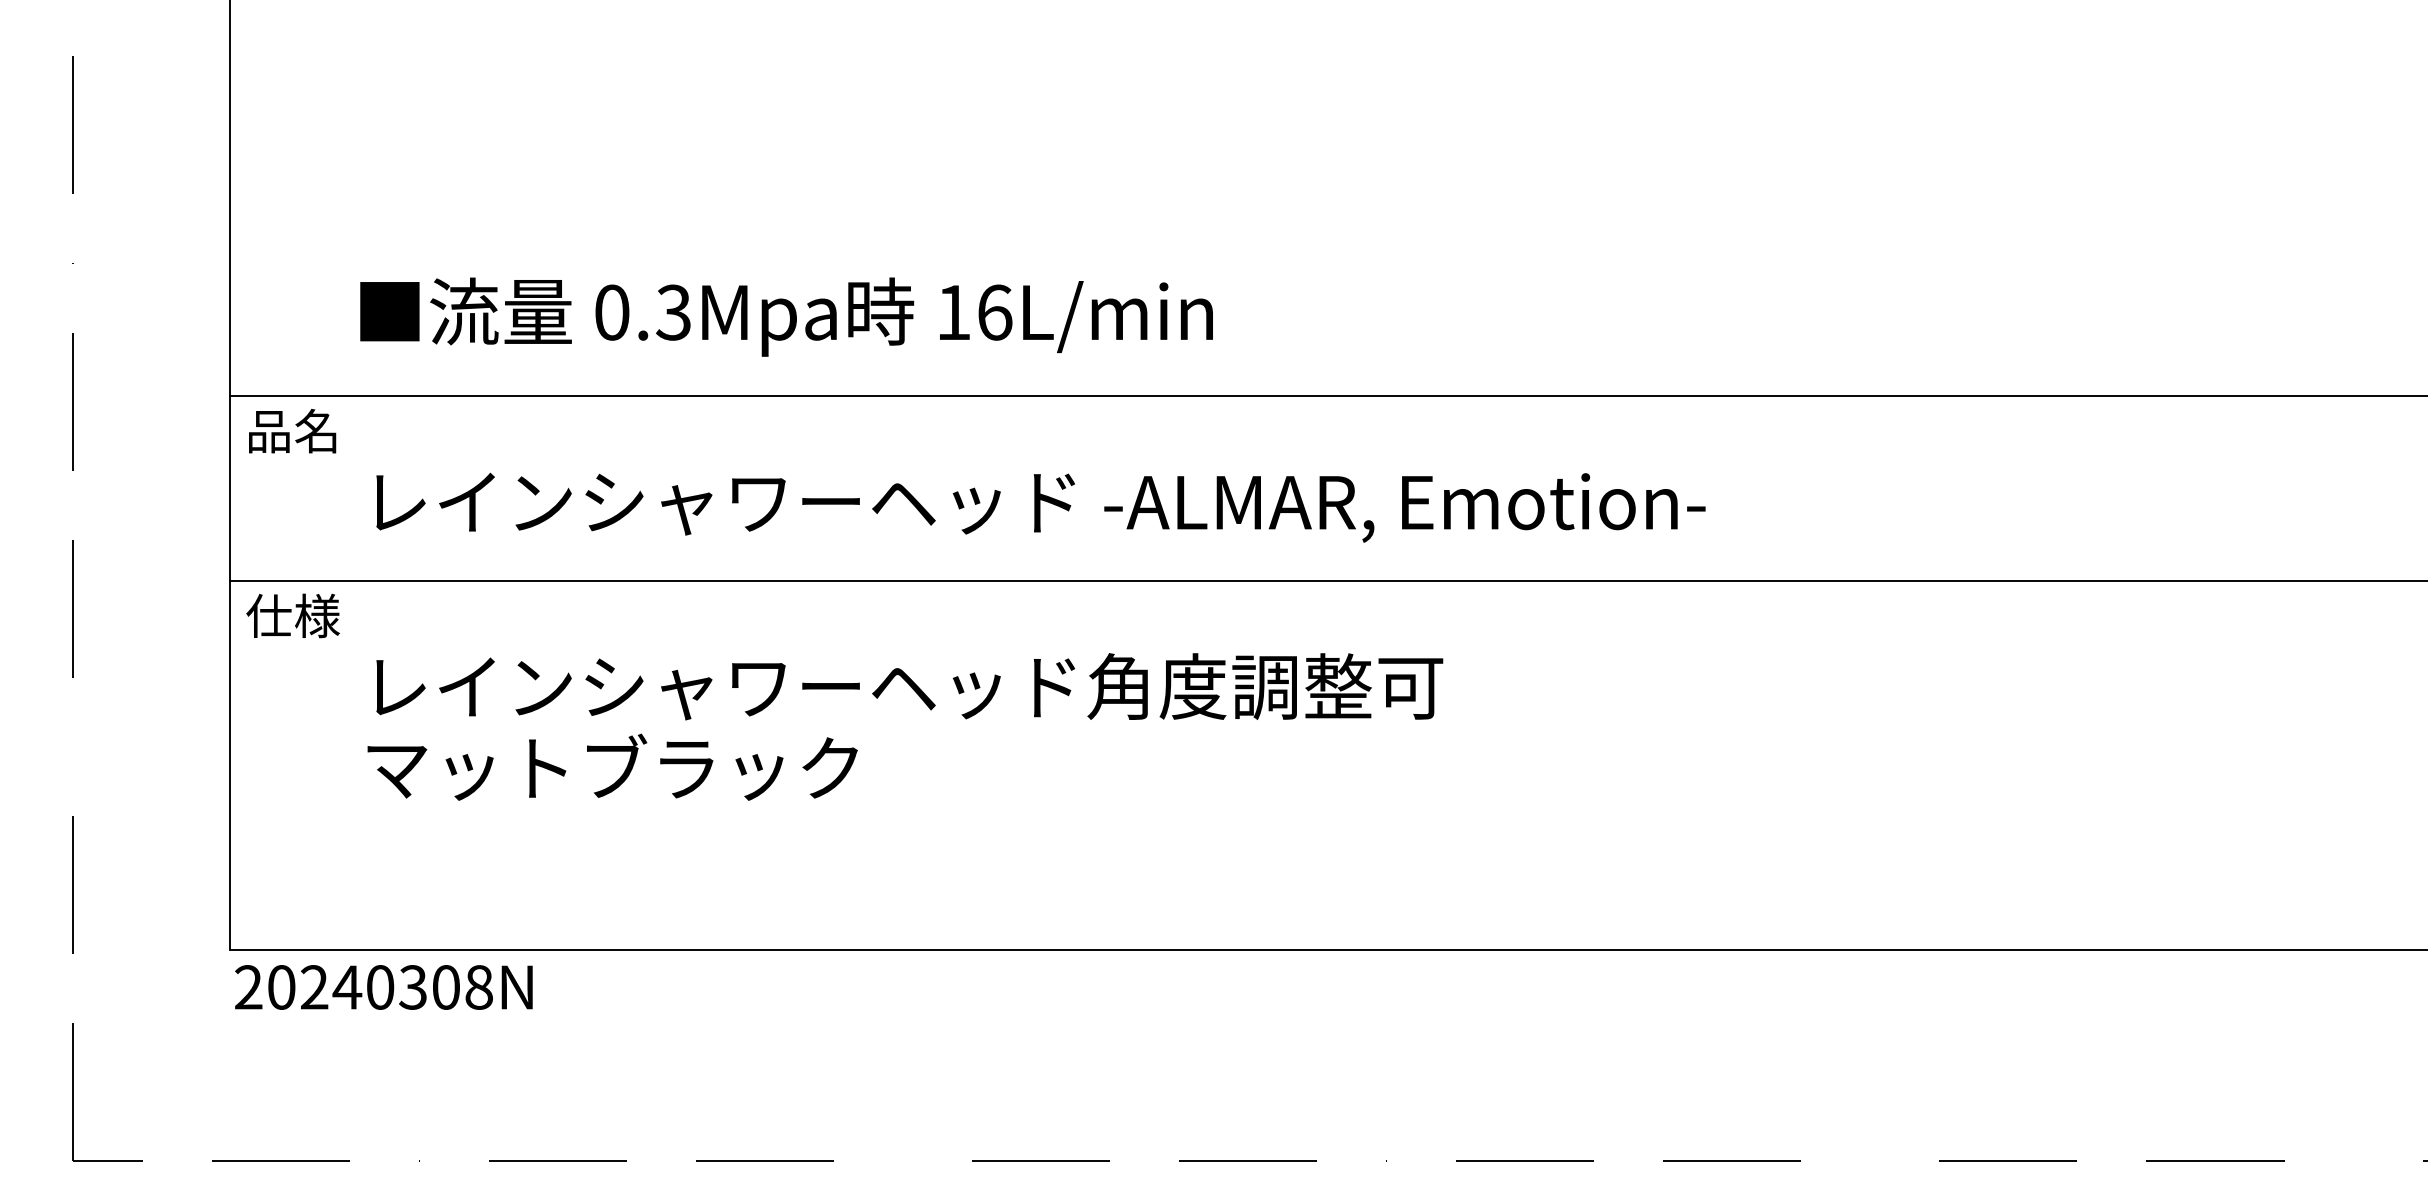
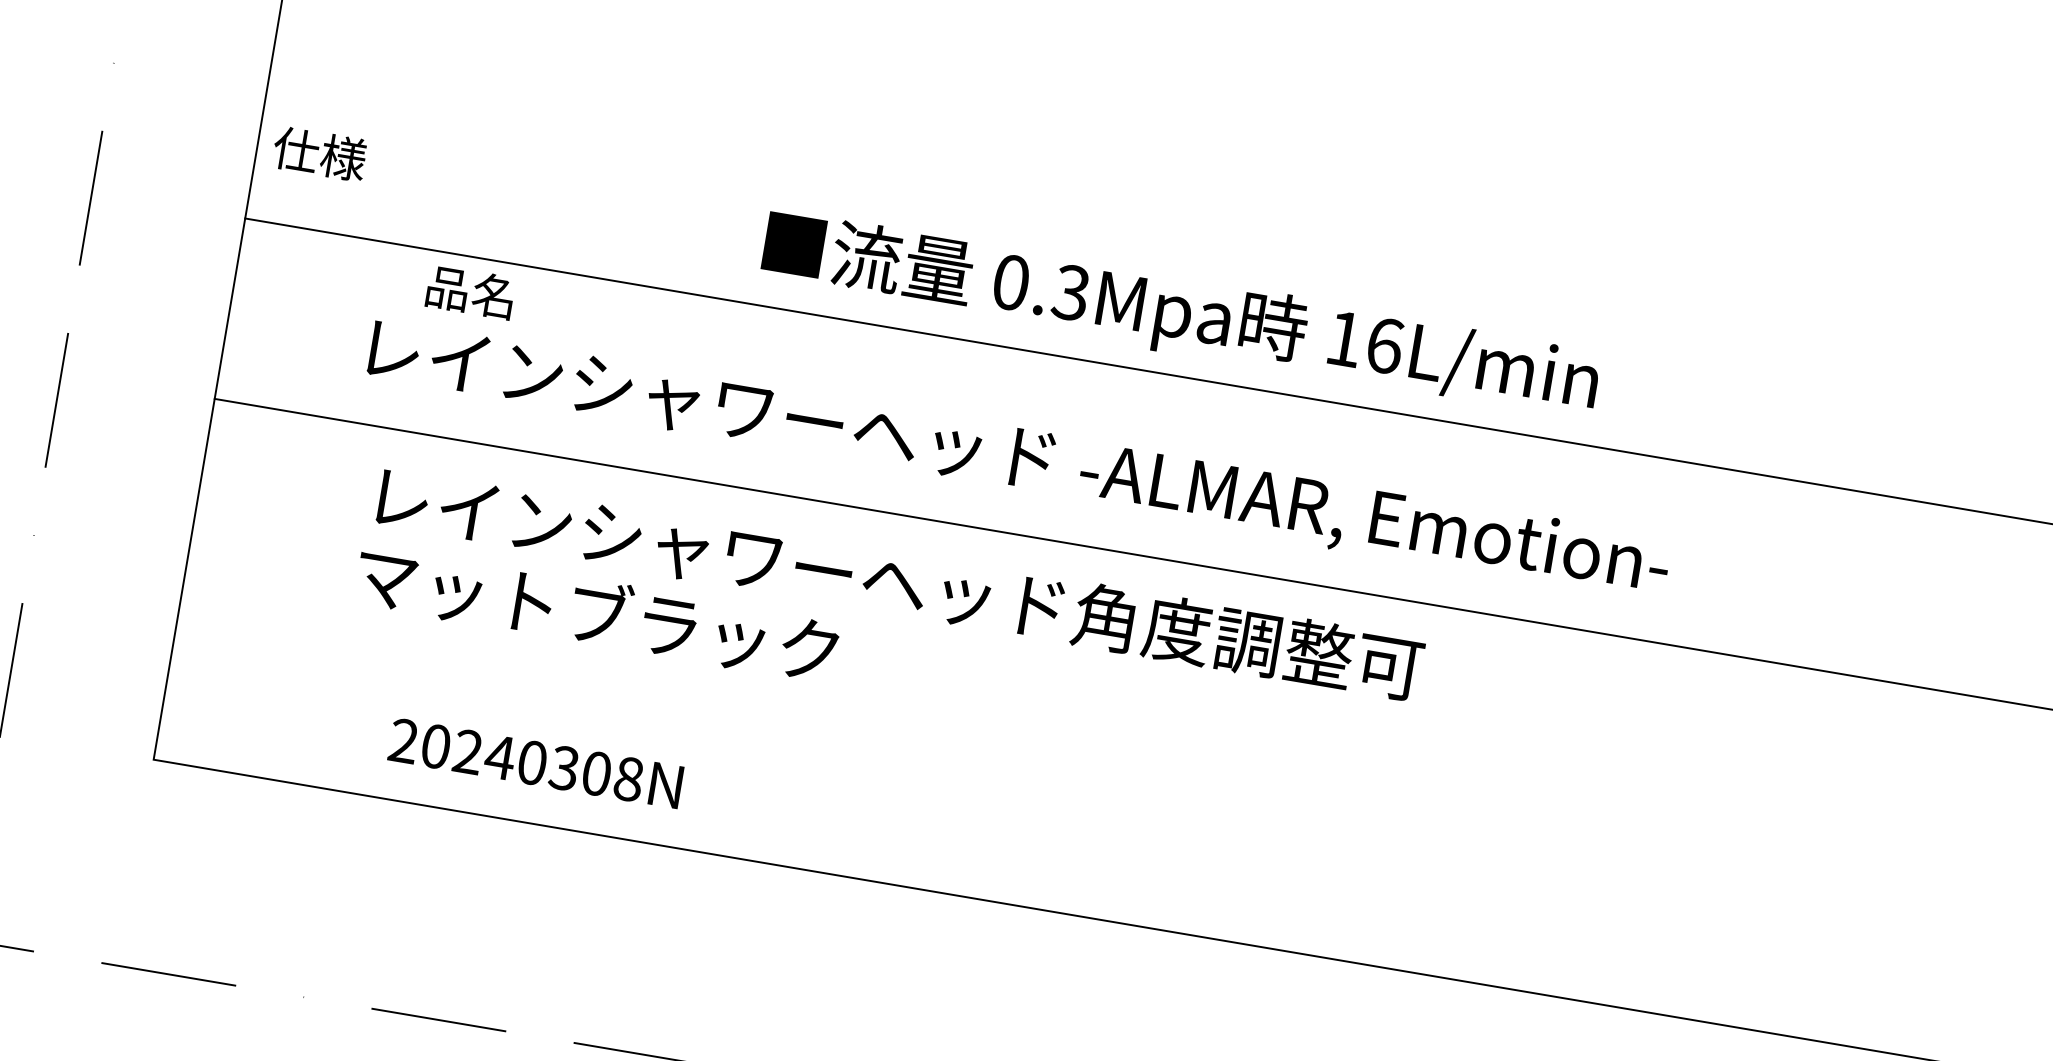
text: (786, 316) -> (1180, 315), moved
text: (292, 431) -> (470, 292), moved
text: (292, 615) -> (319, 153), moved
text: (905, 726) -> (889, 621), moved
text: (383, 987) -> (535, 763), moved

